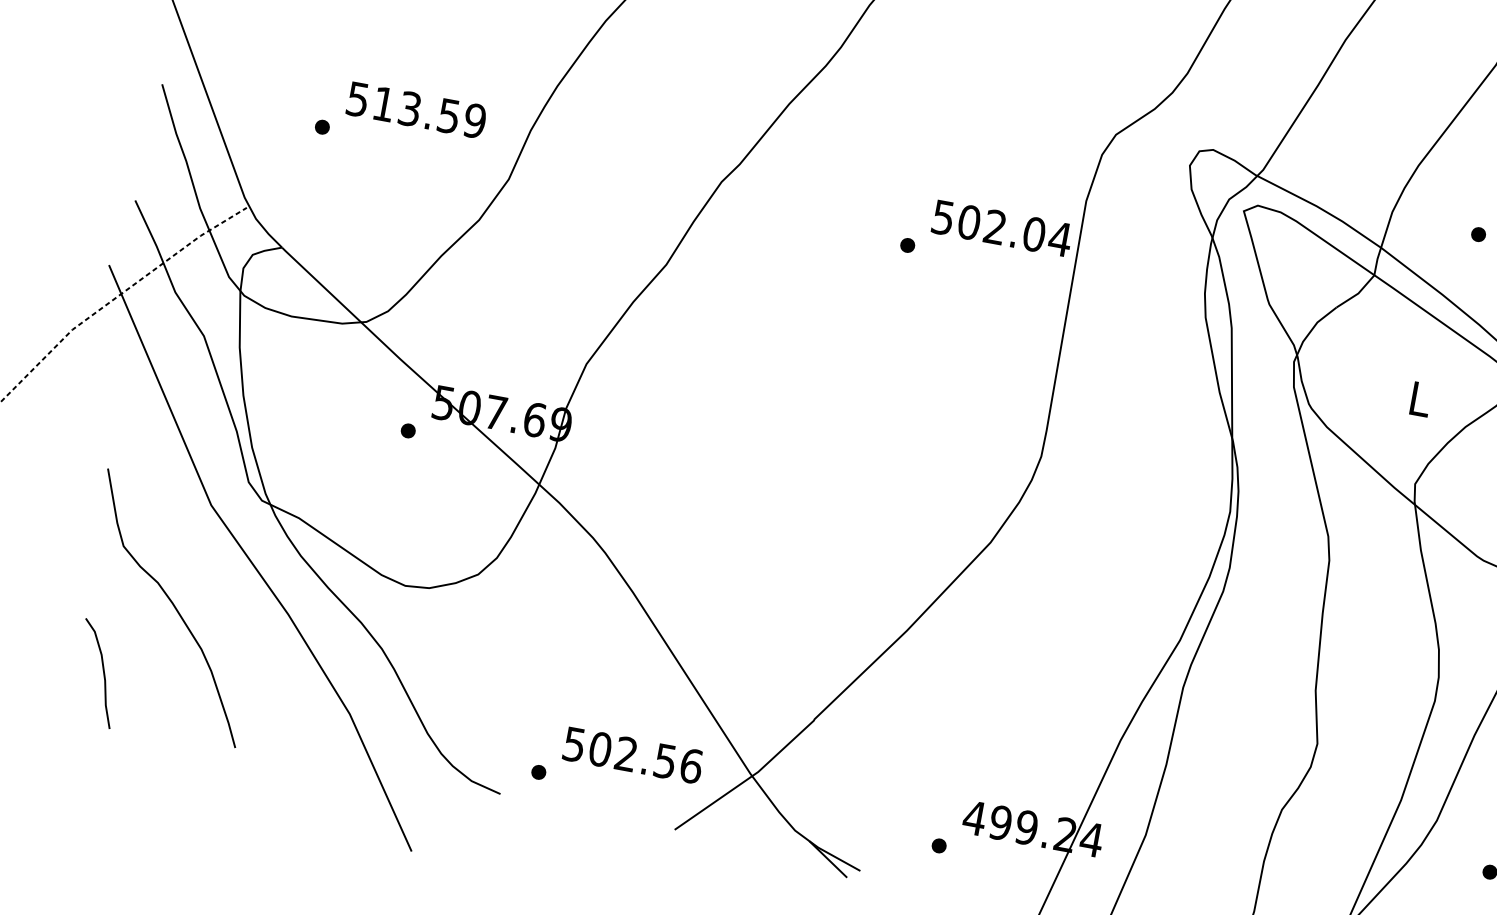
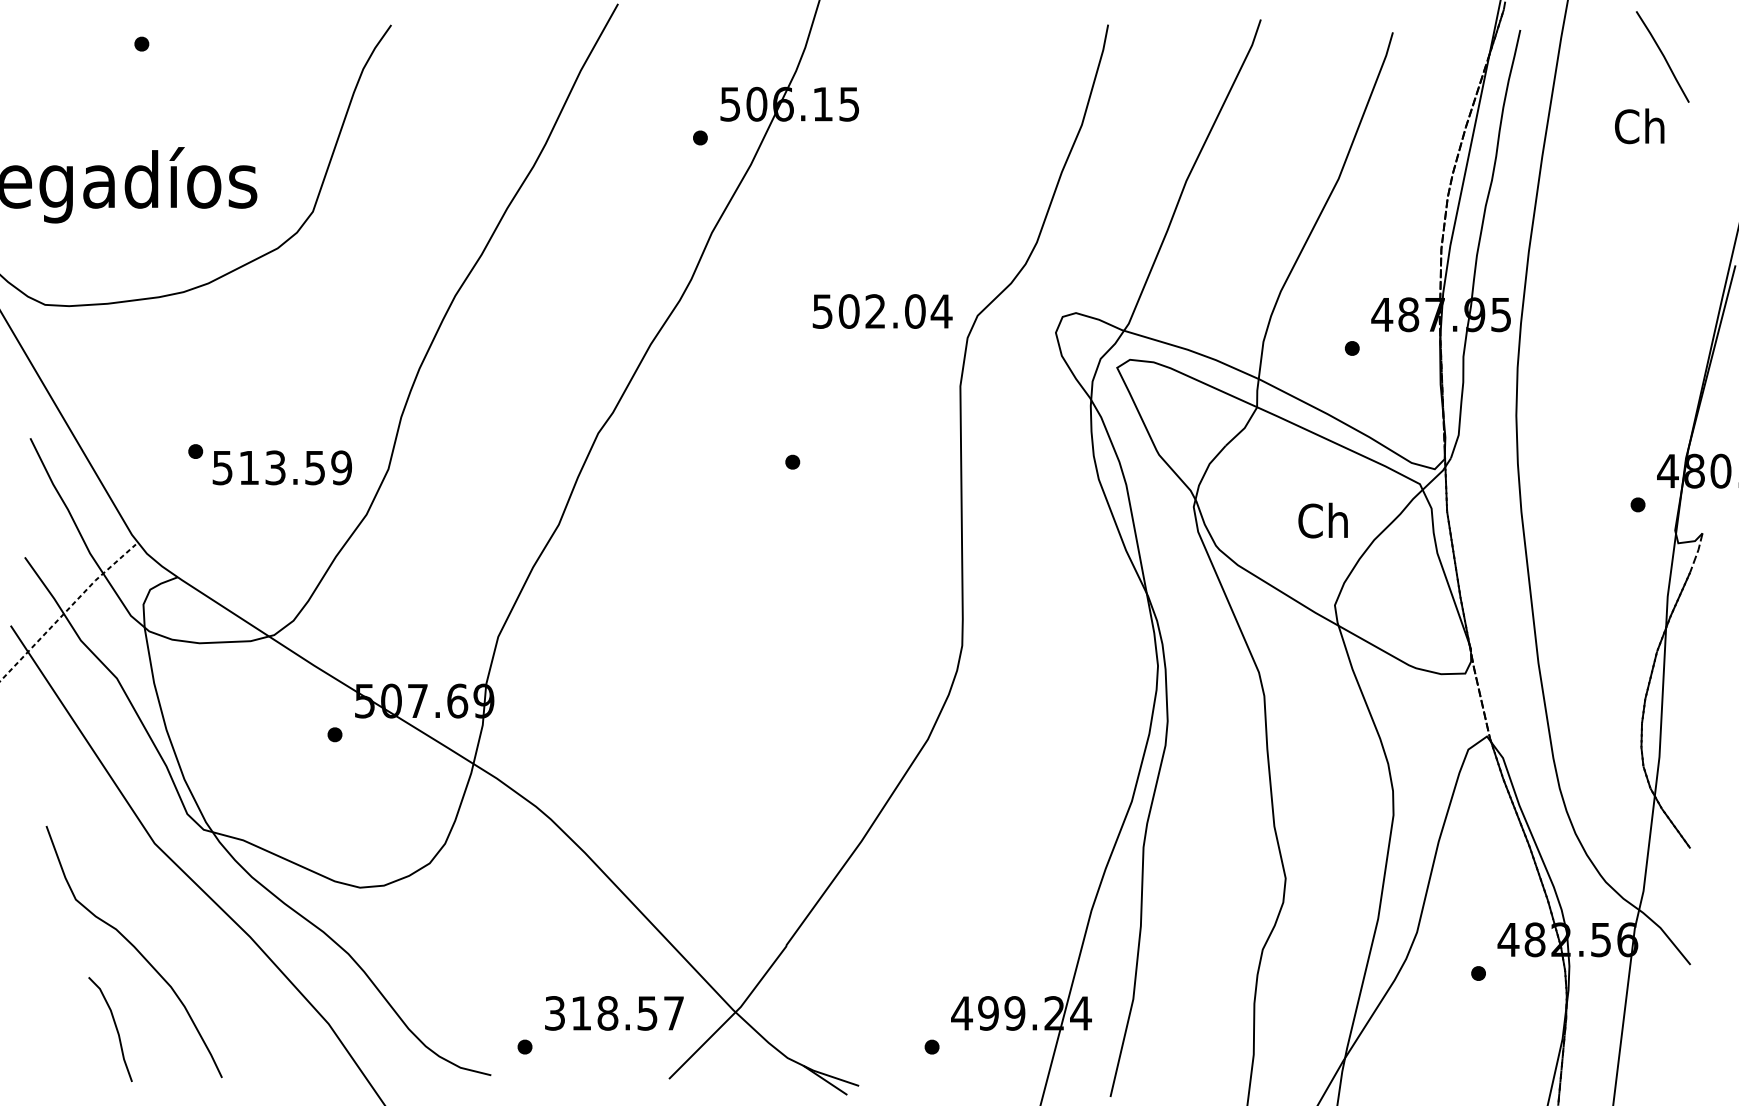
text: (415, 109) -> (281, 467), moved
text: (1002, 228) -> (882, 311), moved
text: (1418, 398) -> (1322, 520), L -> Ch
curve: (102, 673) -> (115, 1028), moved
text: (632, 755) -> (614, 1013), 502.56 -> 318.57

